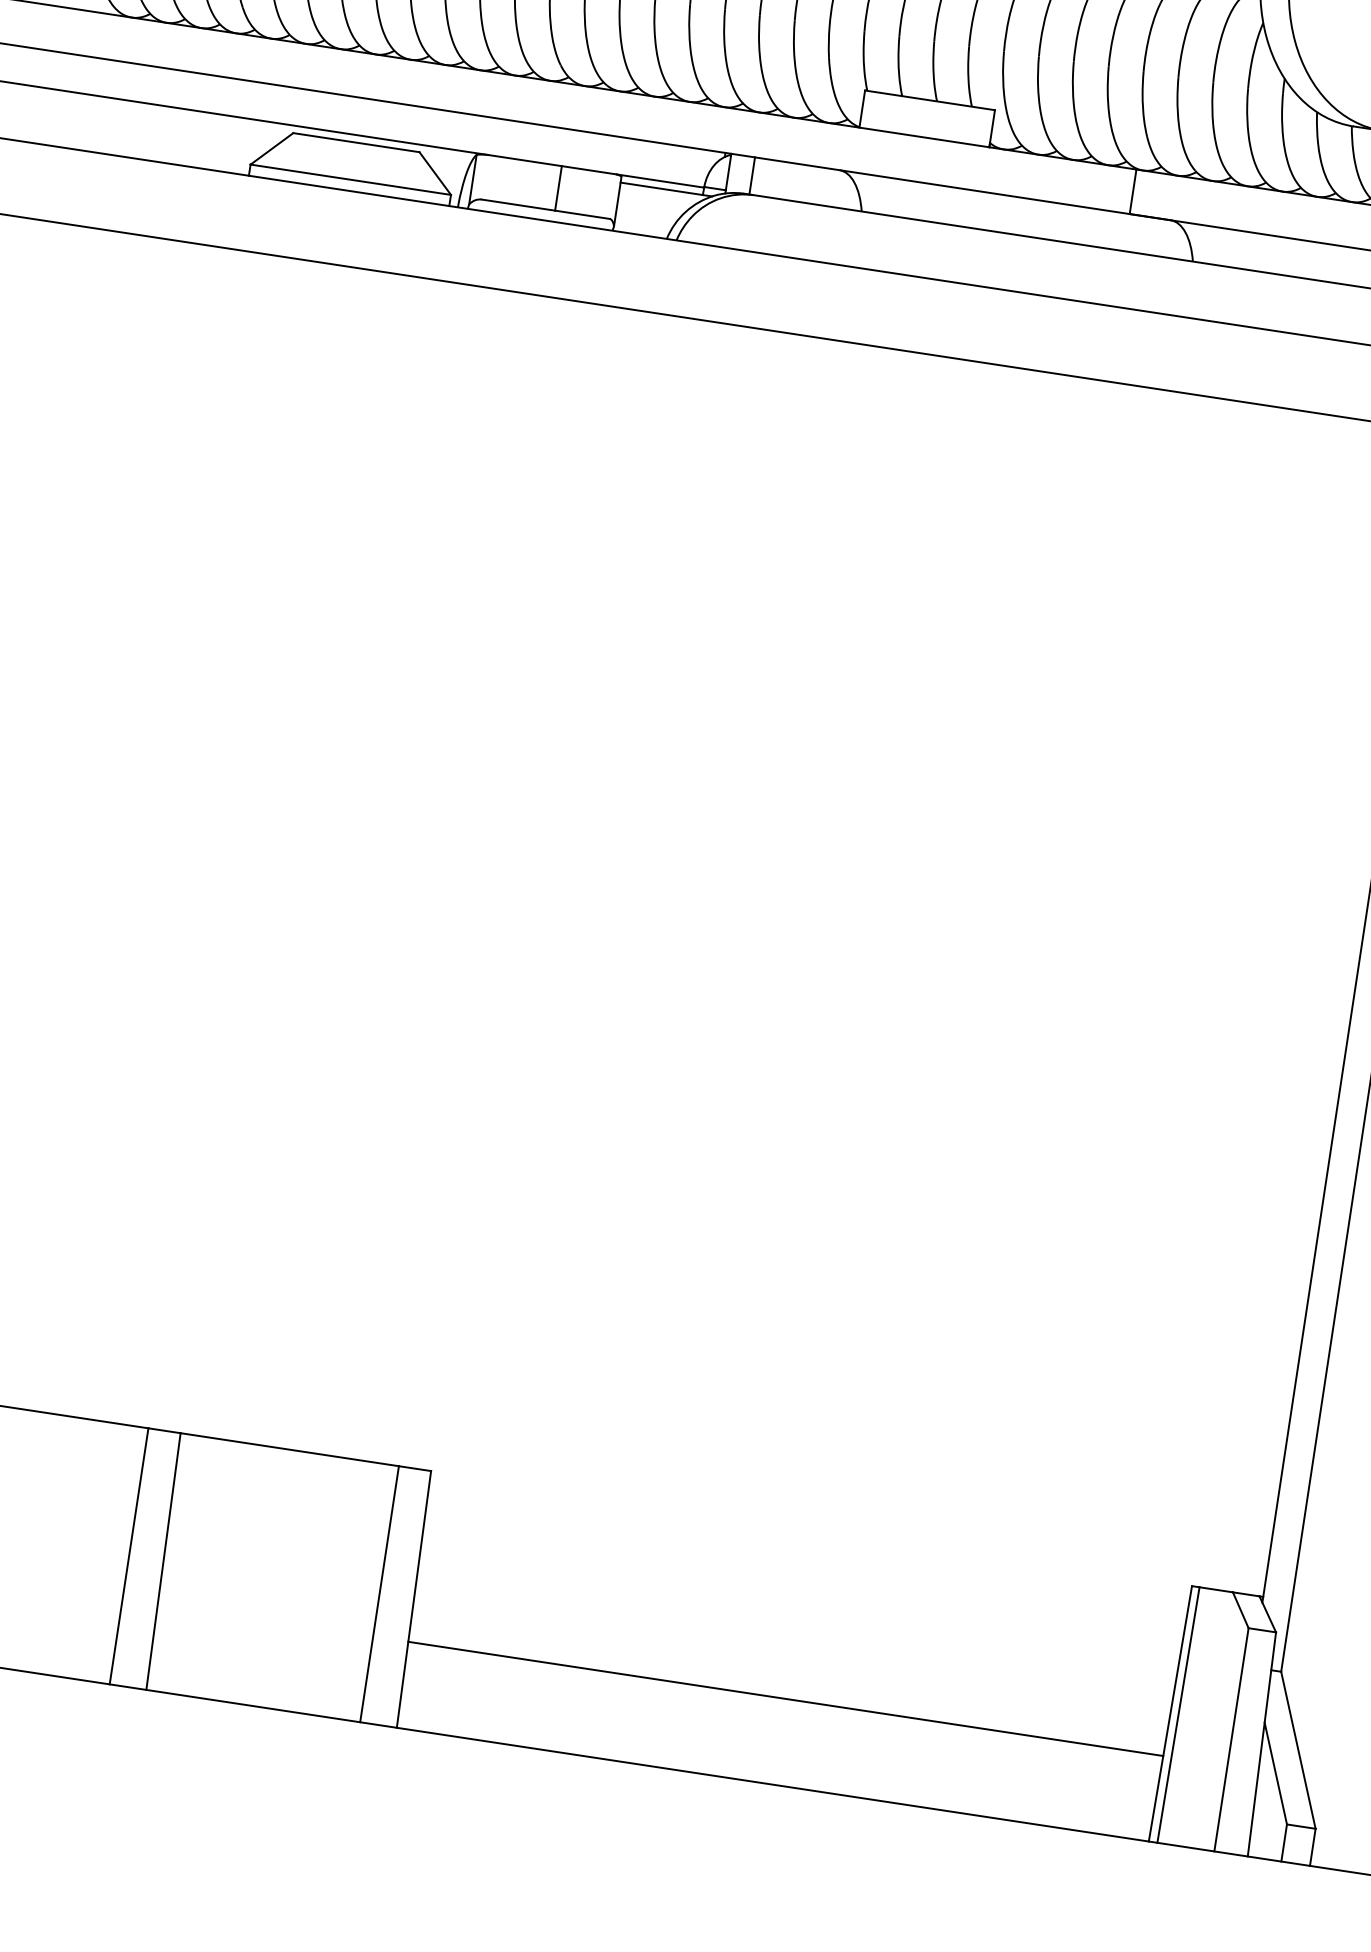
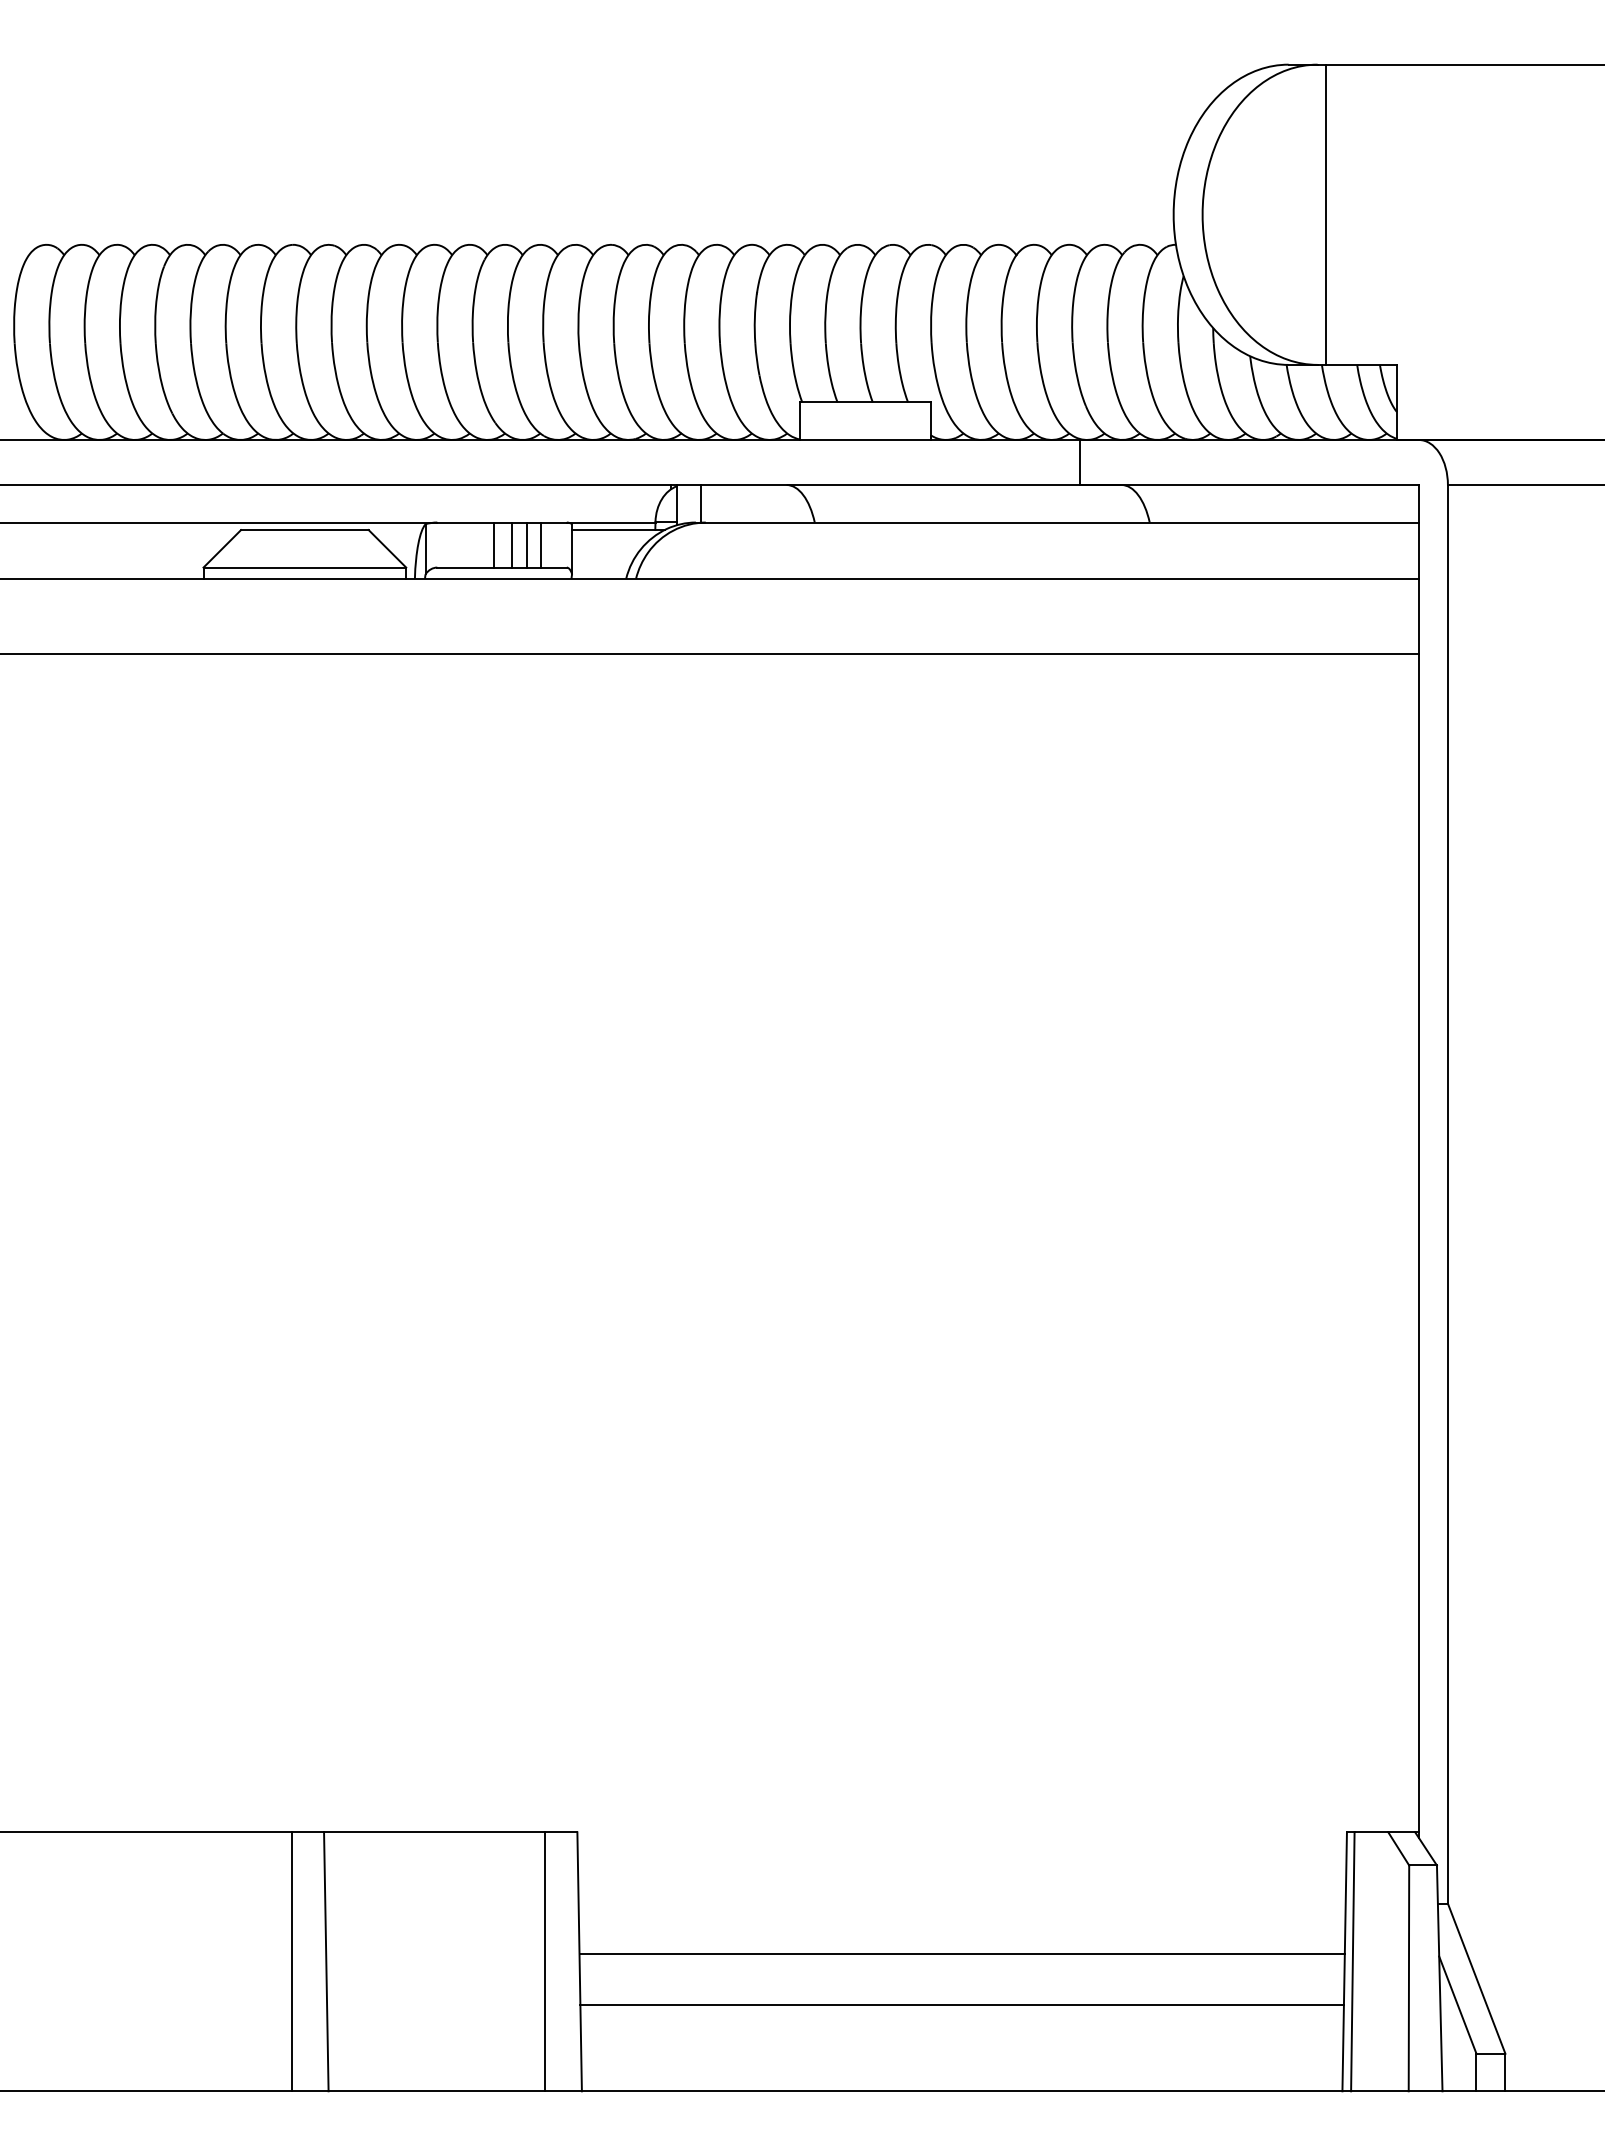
line: (540, 185) -> (493, 544), added
line: (574, 190) -> (527, 544), added
line: (588, 192) -> (541, 544), added
line: (792, 1649) -> (961, 1954), added

